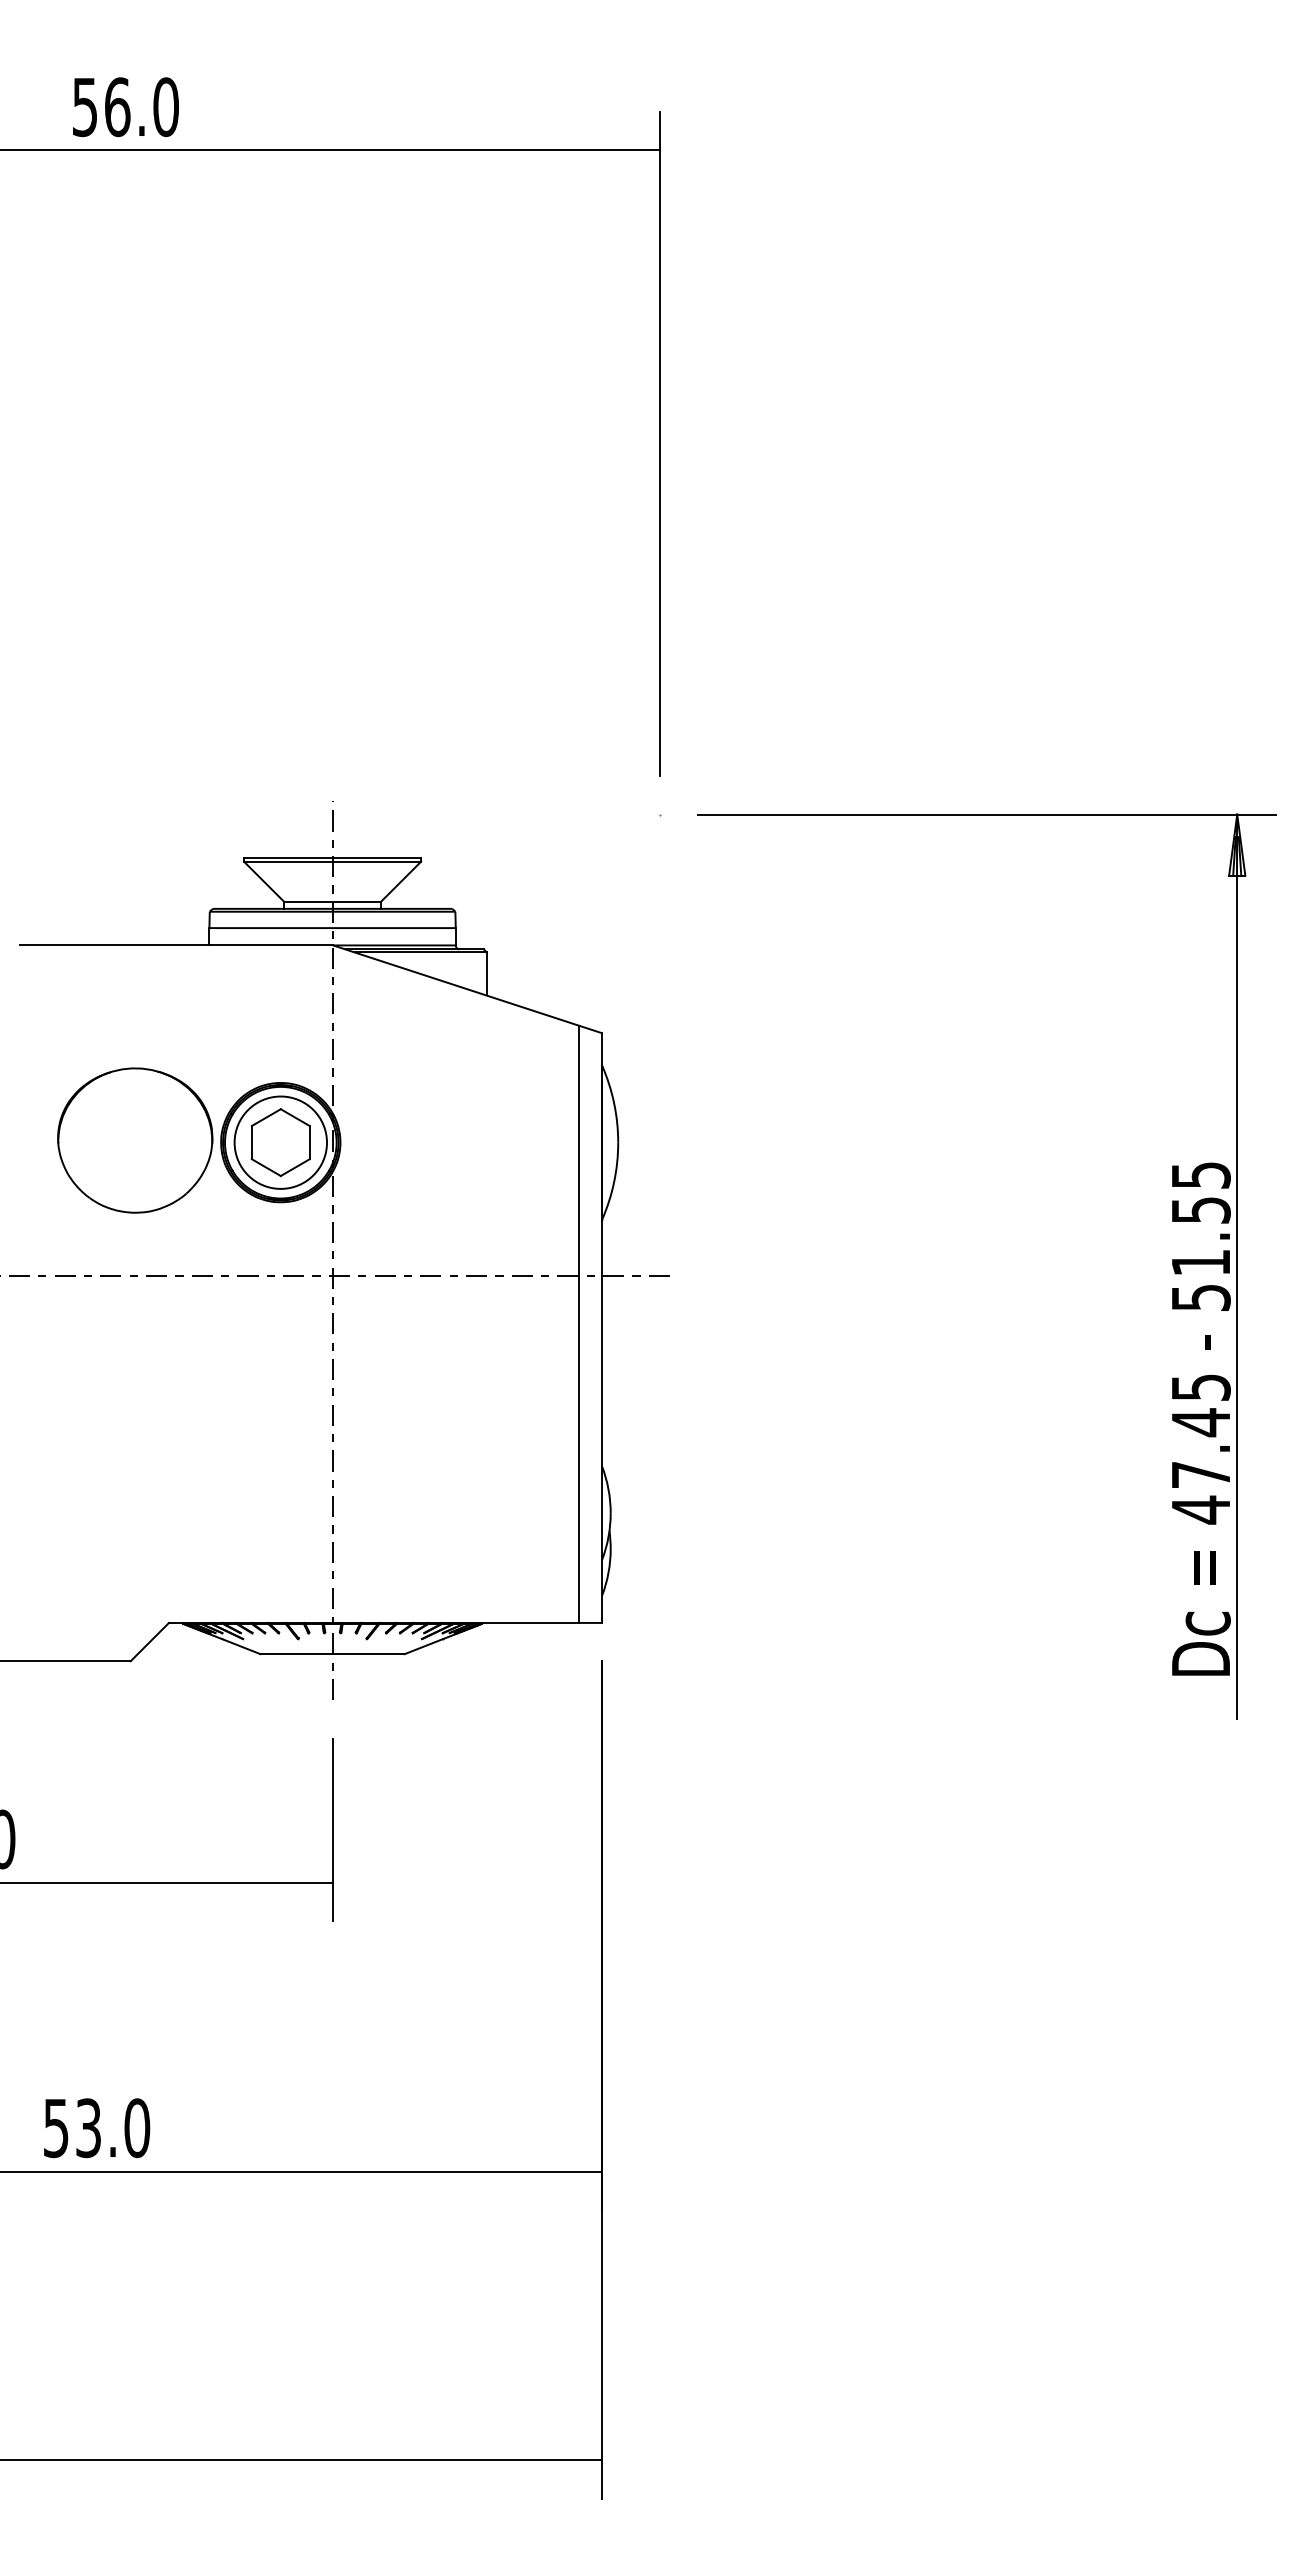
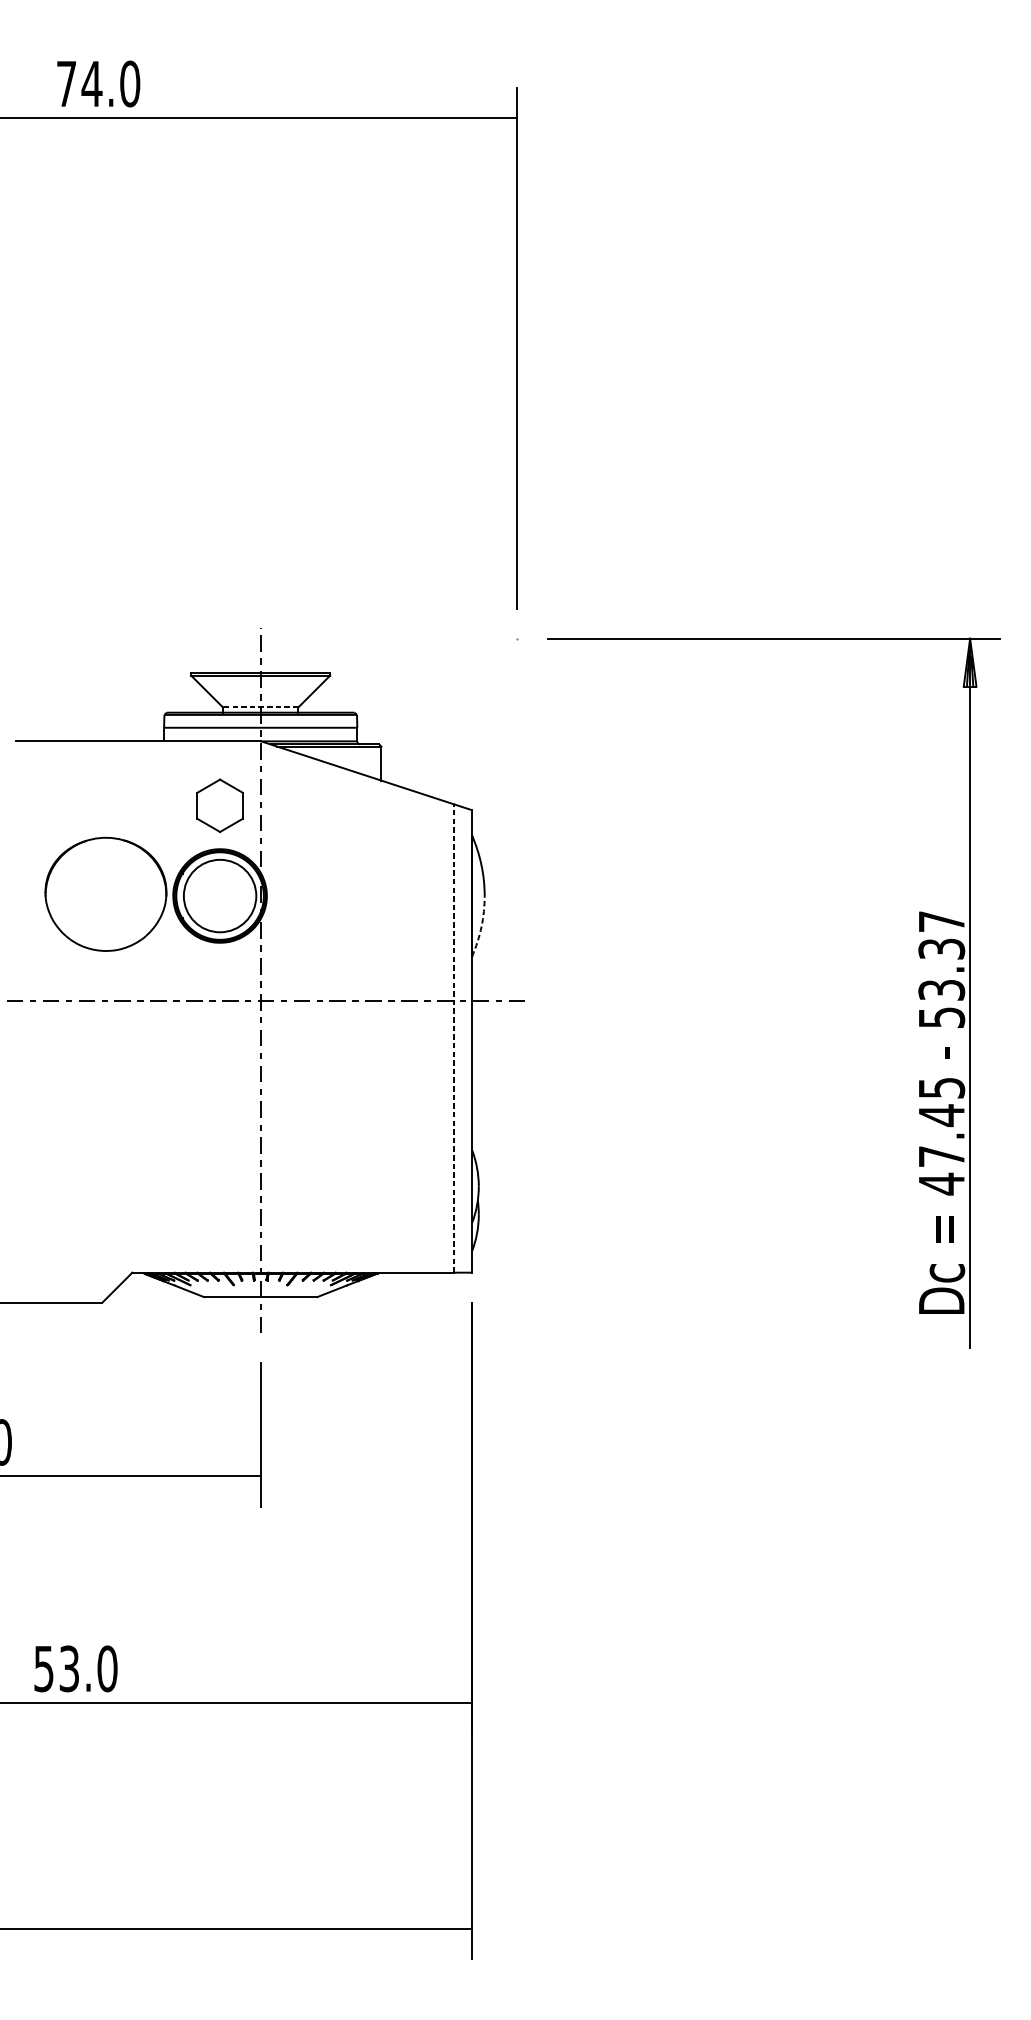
text: (101, 107) -> (79, 84), 56.0 -> 74.0
line: (332, 902) -> (260, 707), solid -> dashed
part: (280, 1142) -> (219, 805), moved
arc: (614, 1182) -> (481, 927), solid -> dashed
text: (1200, 1219) -> (941, 956), 51.55 -> 53.37
line: (578, 1324) -> (453, 1038), solid -> dashed

